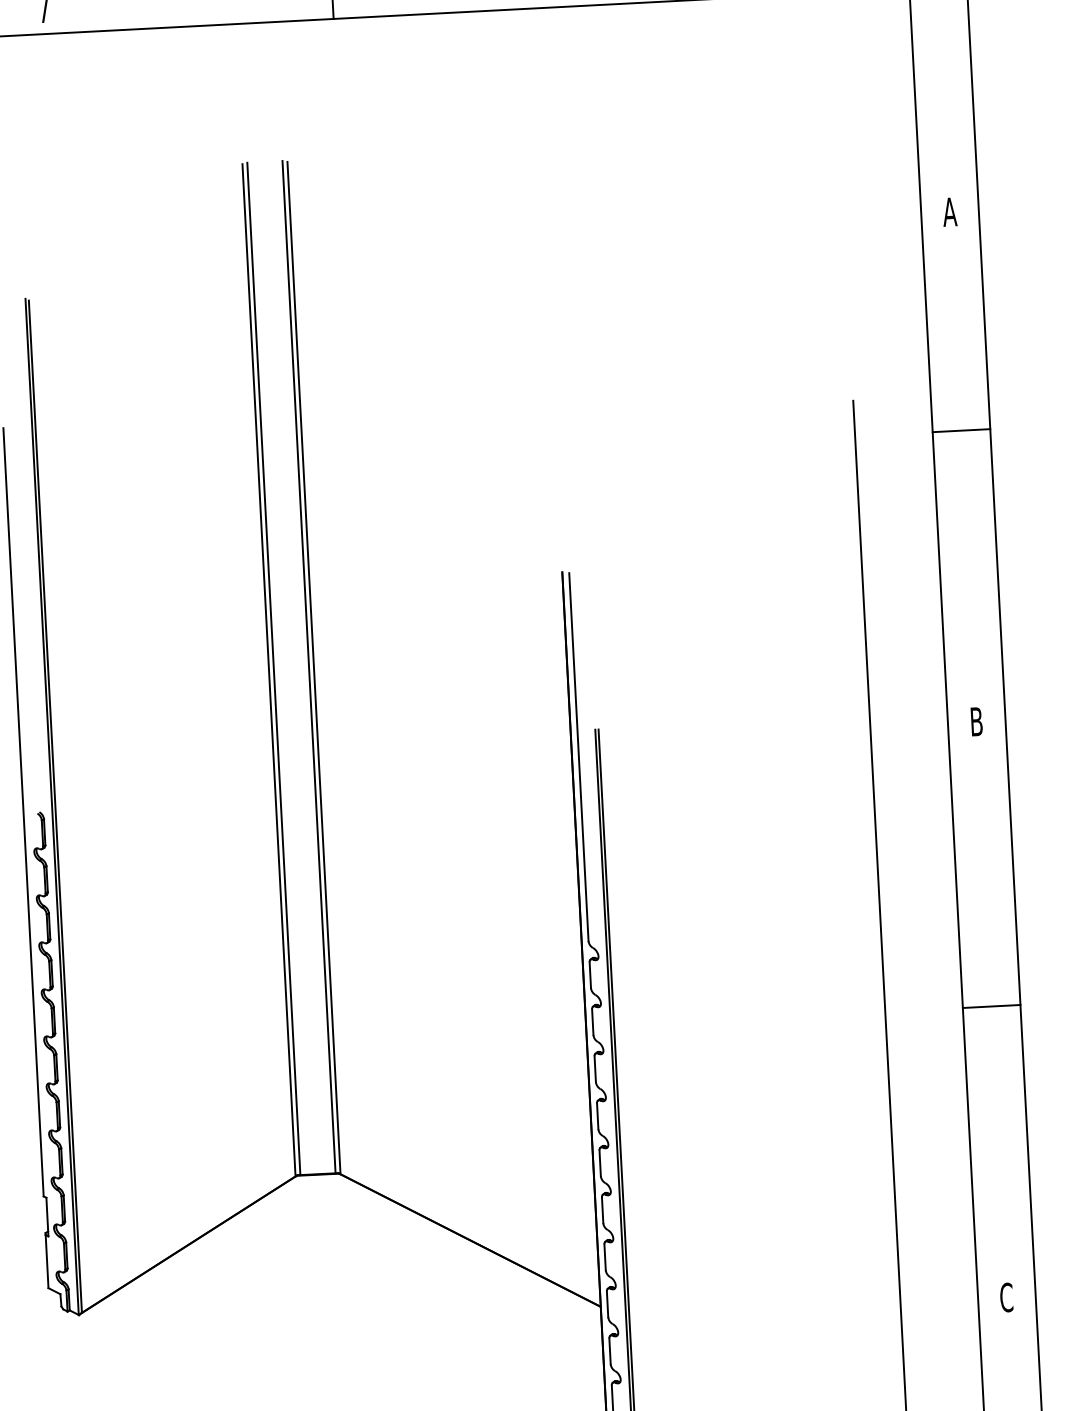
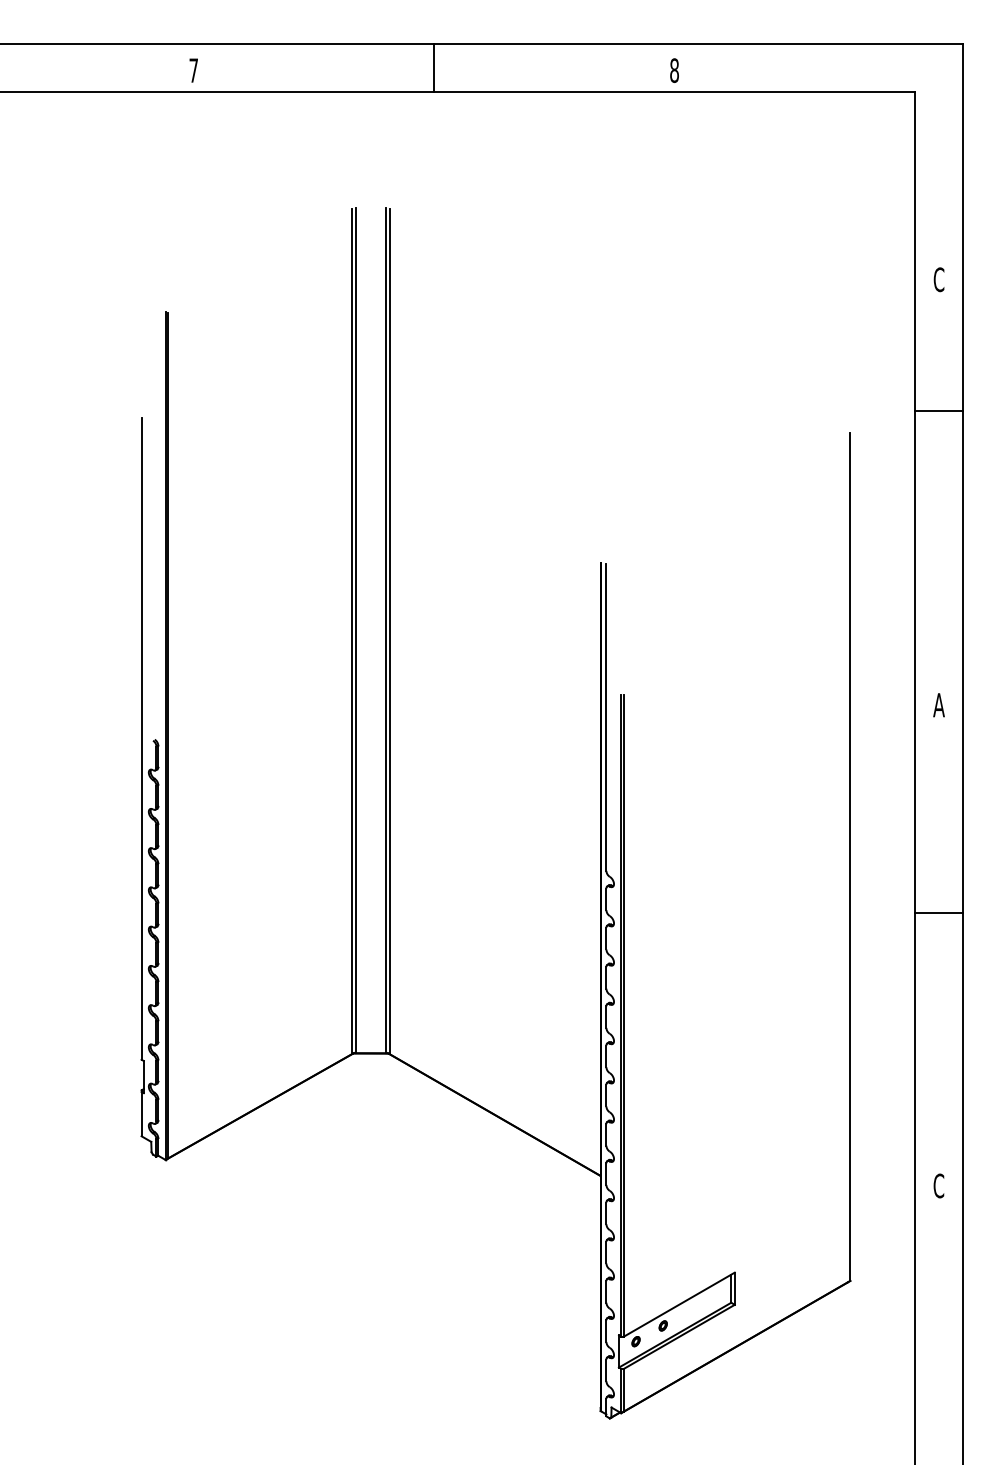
text: (949, 211) -> (938, 279), A -> C
line: (961, 431) -> (939, 411), moved
text: (975, 722) -> (938, 705), B -> A
line: (992, 1005) -> (939, 912), moved

